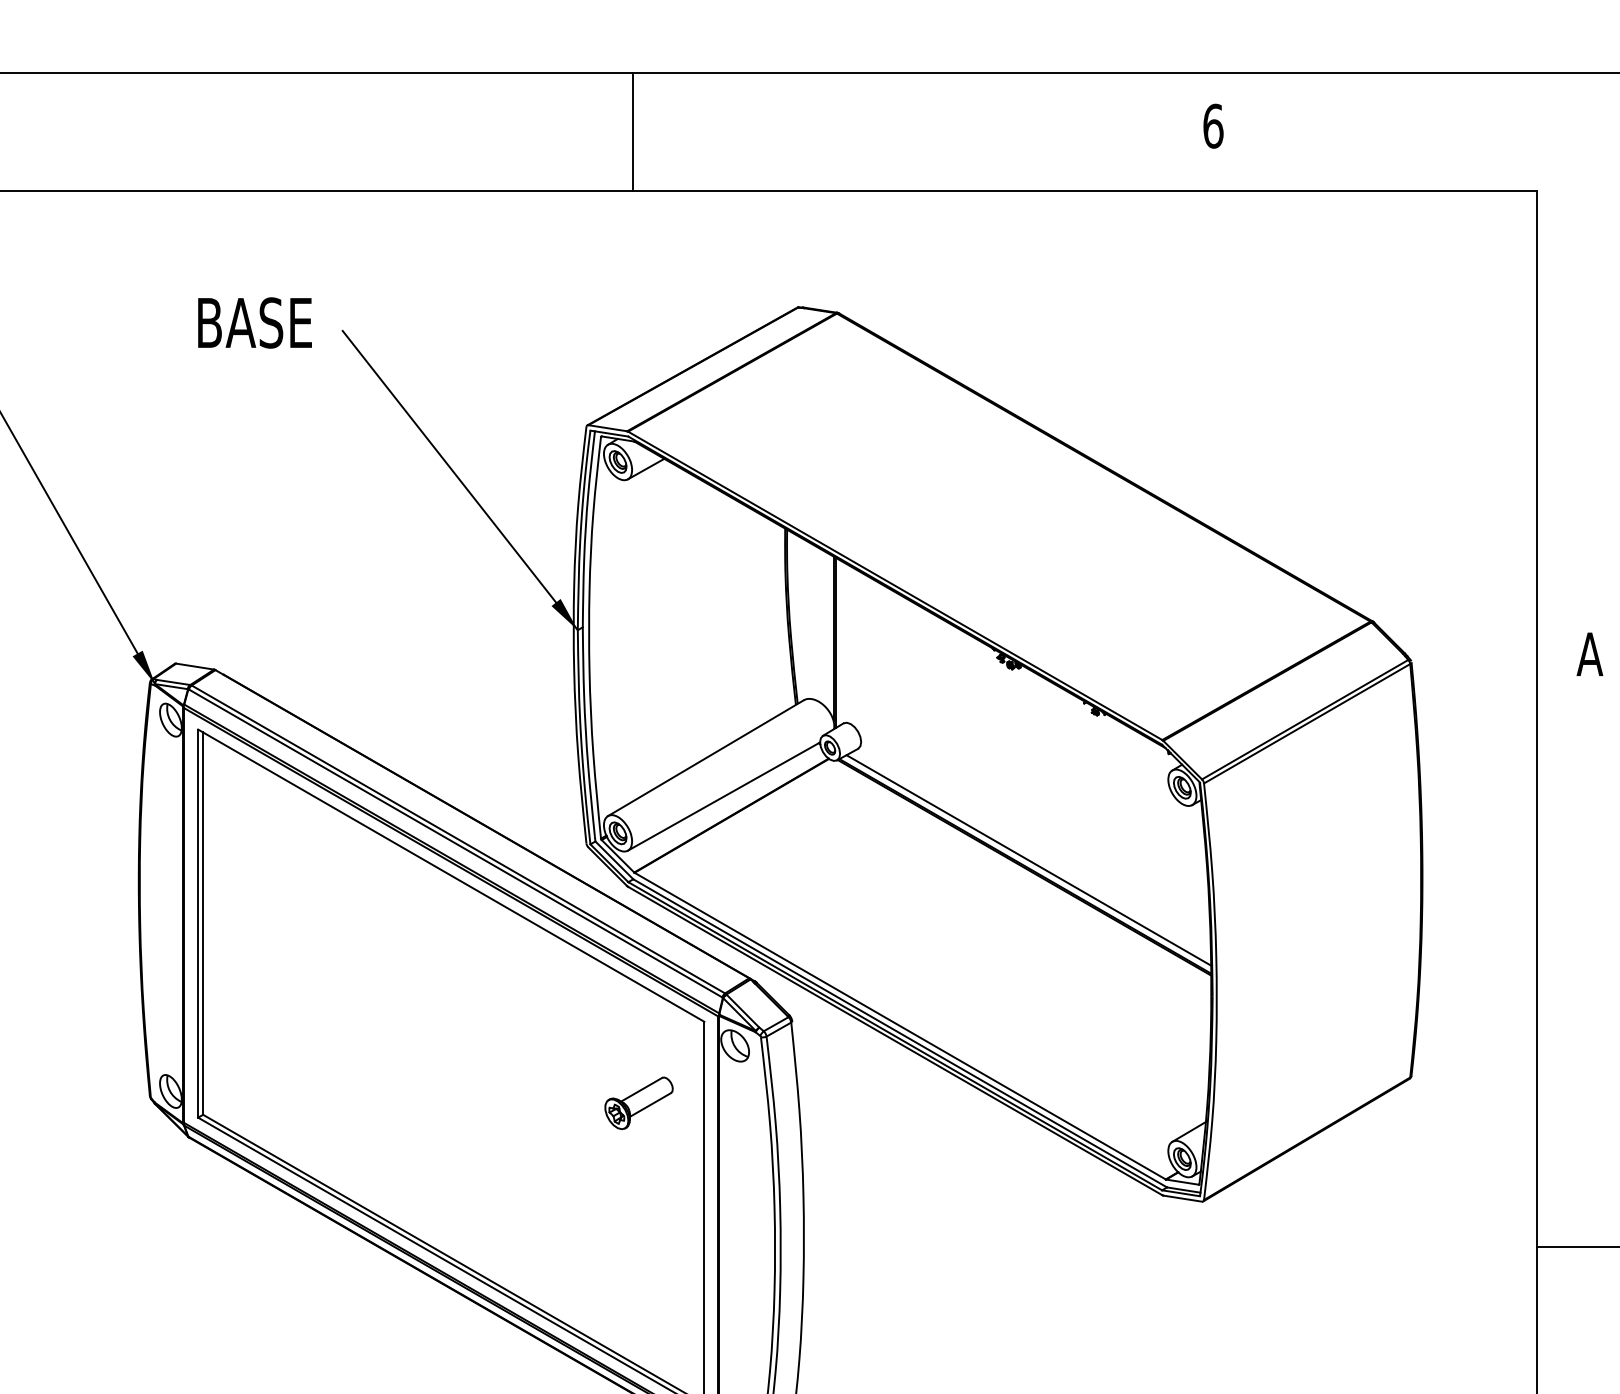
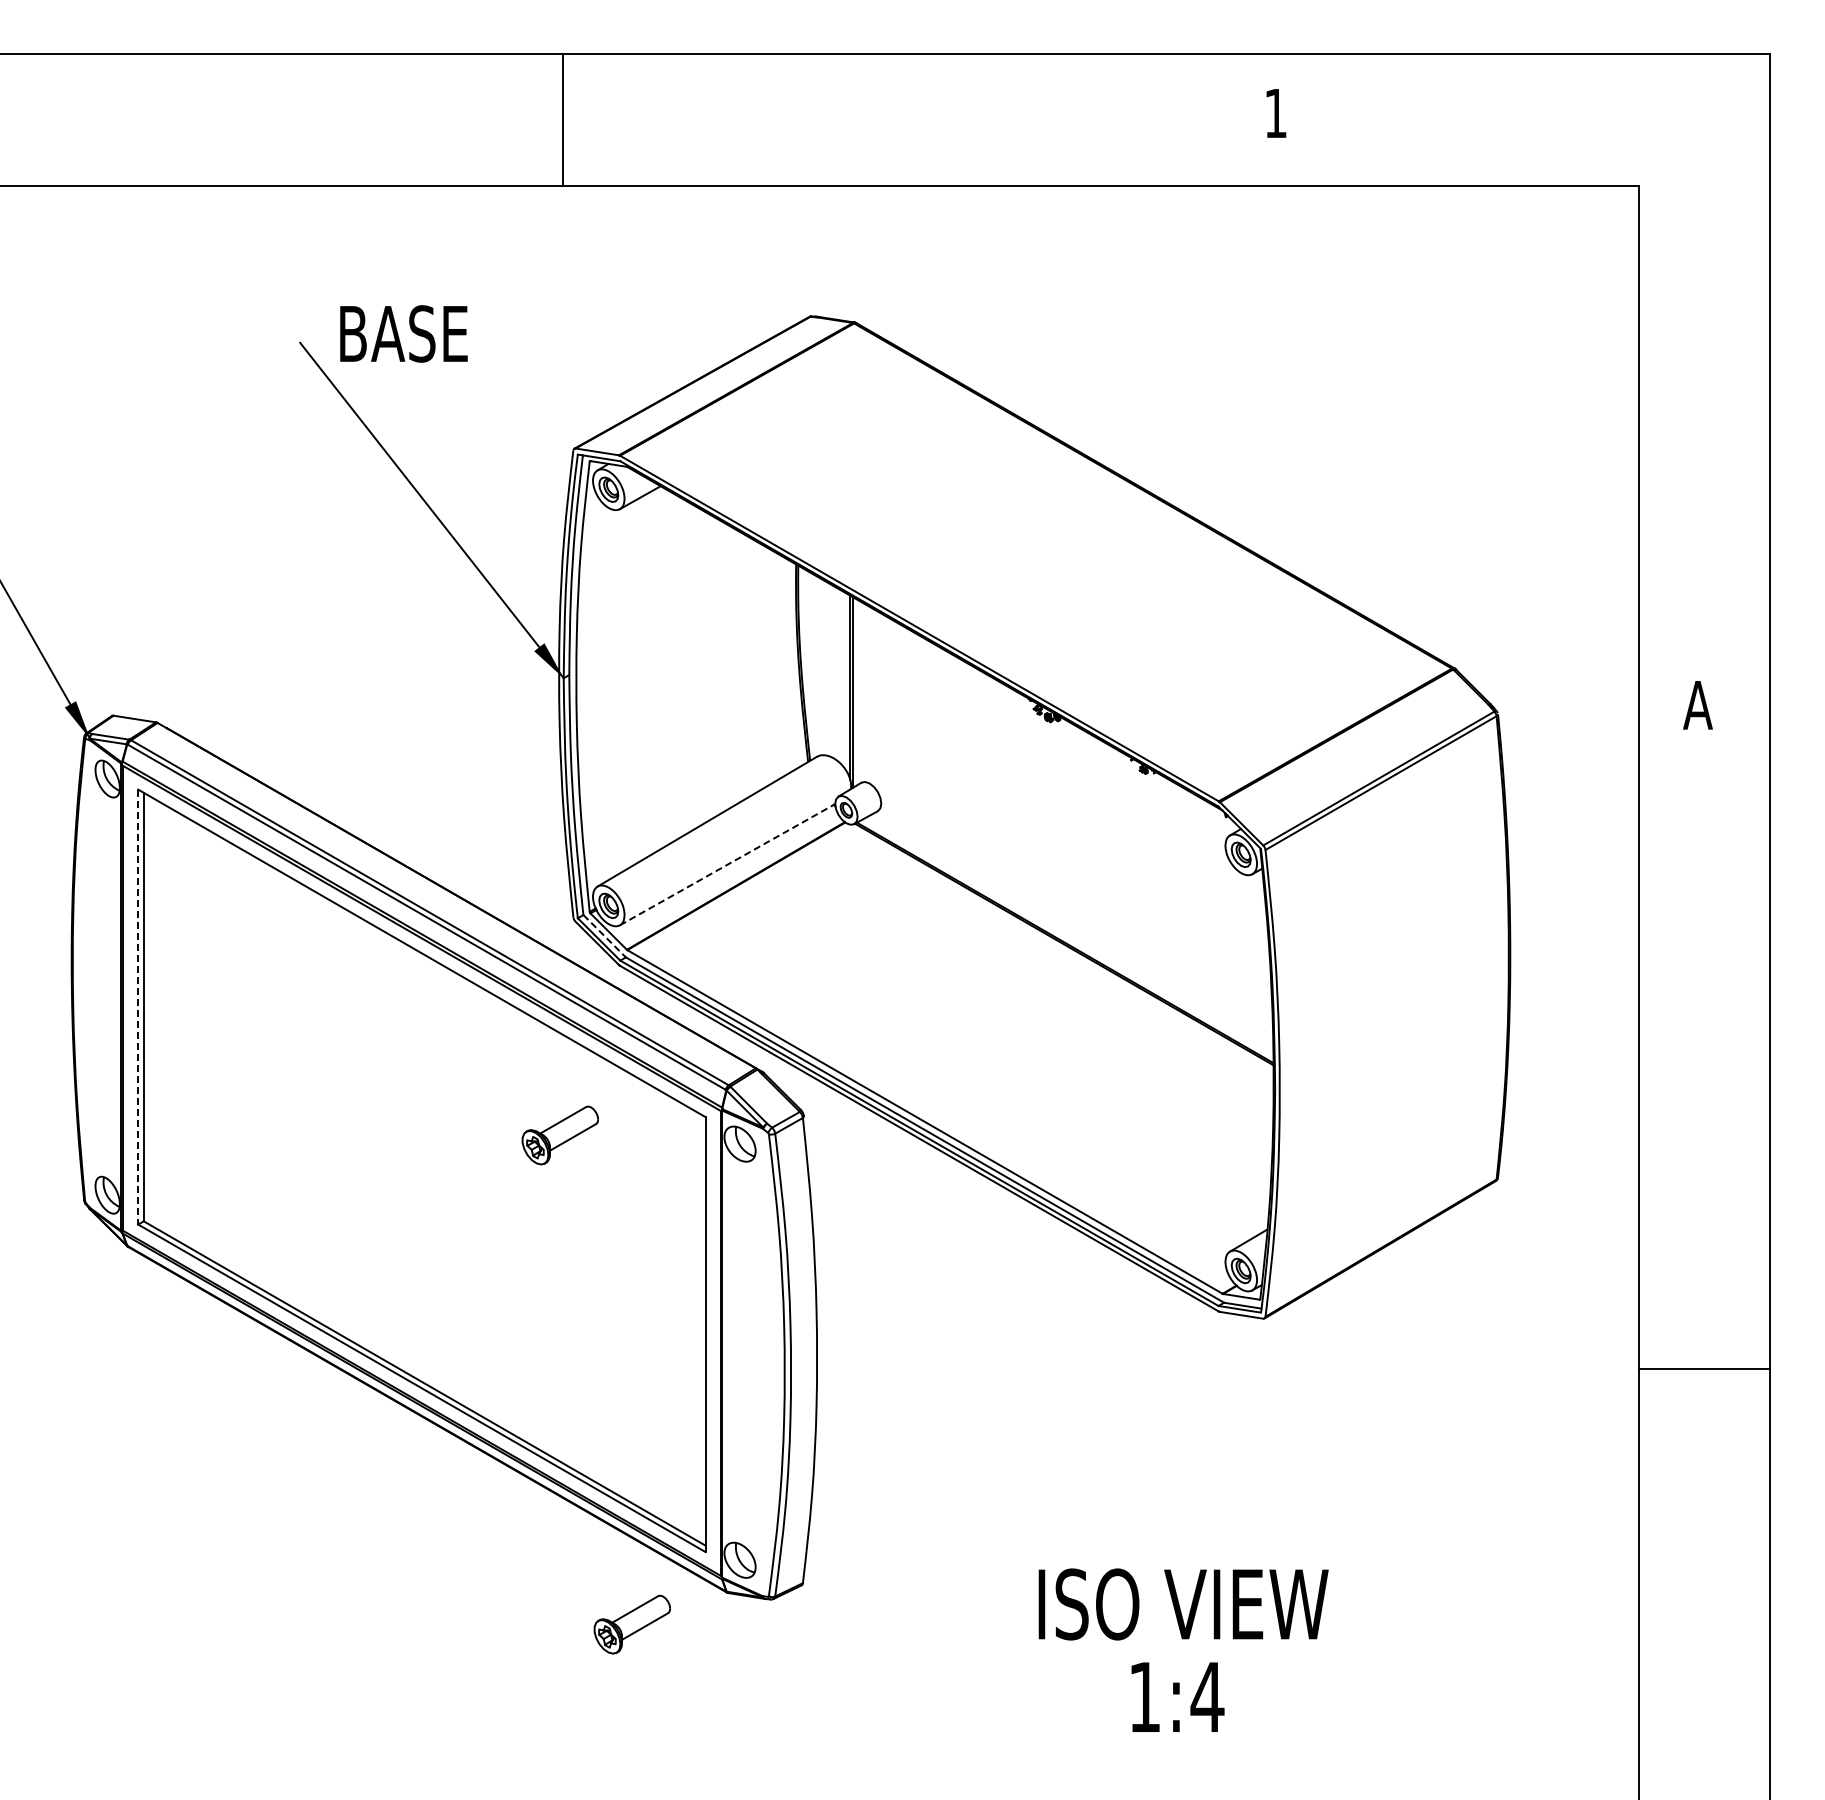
text: (1212, 126) -> (1275, 113), 6 -> 1
line: (633, 131) -> (563, 119), moved
text: (254, 322) -> (403, 333), moved
line: (723, 796) -> (727, 864), solid -> dashed
line: (614, 860) -> (604, 936), solid -> dashed
line: (1028, 860) -> (1068, 936), removed
line: (198, 923) -> (138, 1007), solid -> dashed
part: (638, 1103) -> (559, 1135), moved

